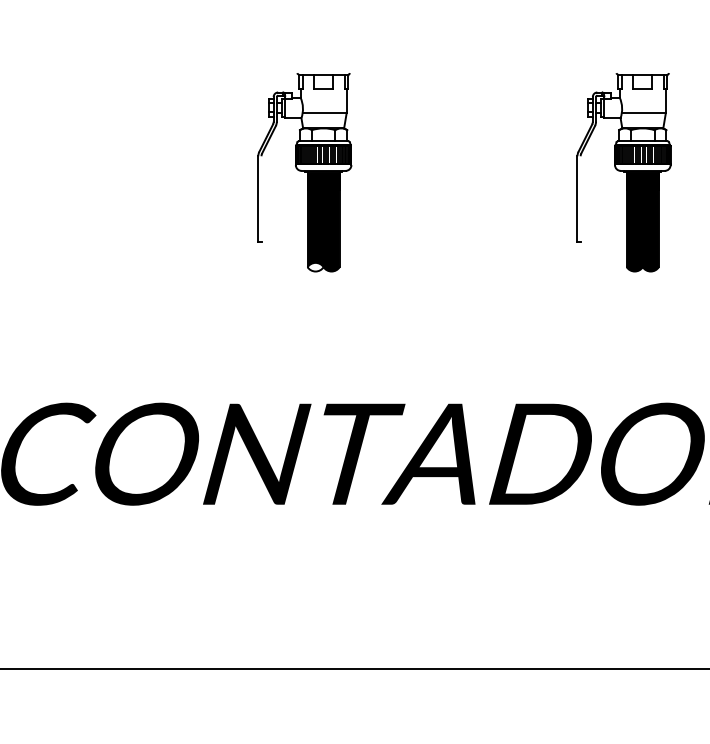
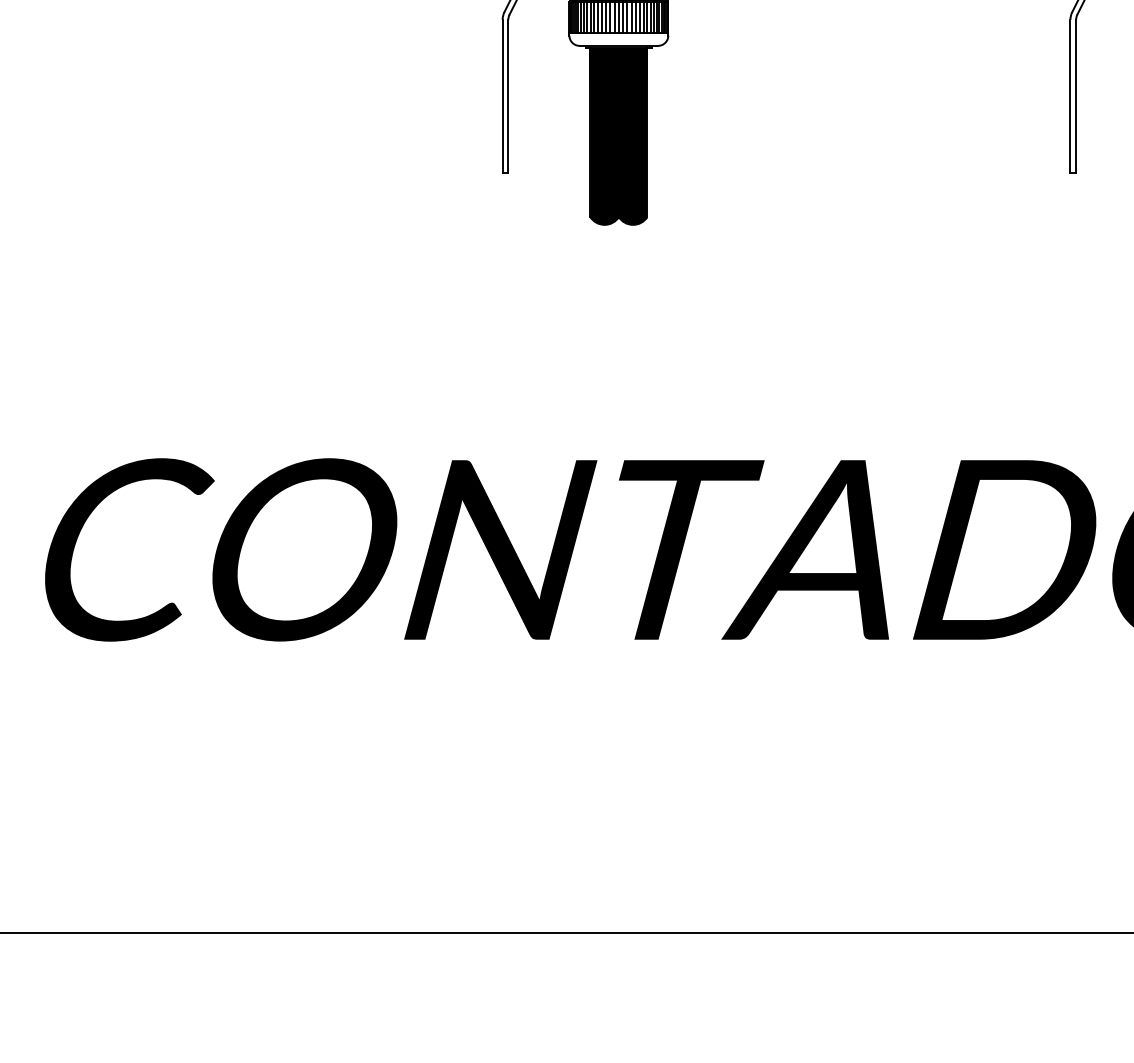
line: (261, 199) -> (508, 96), added
line: (580, 199) -> (1075, 96), added
fill: (315, 266) -> (604, 215), added

